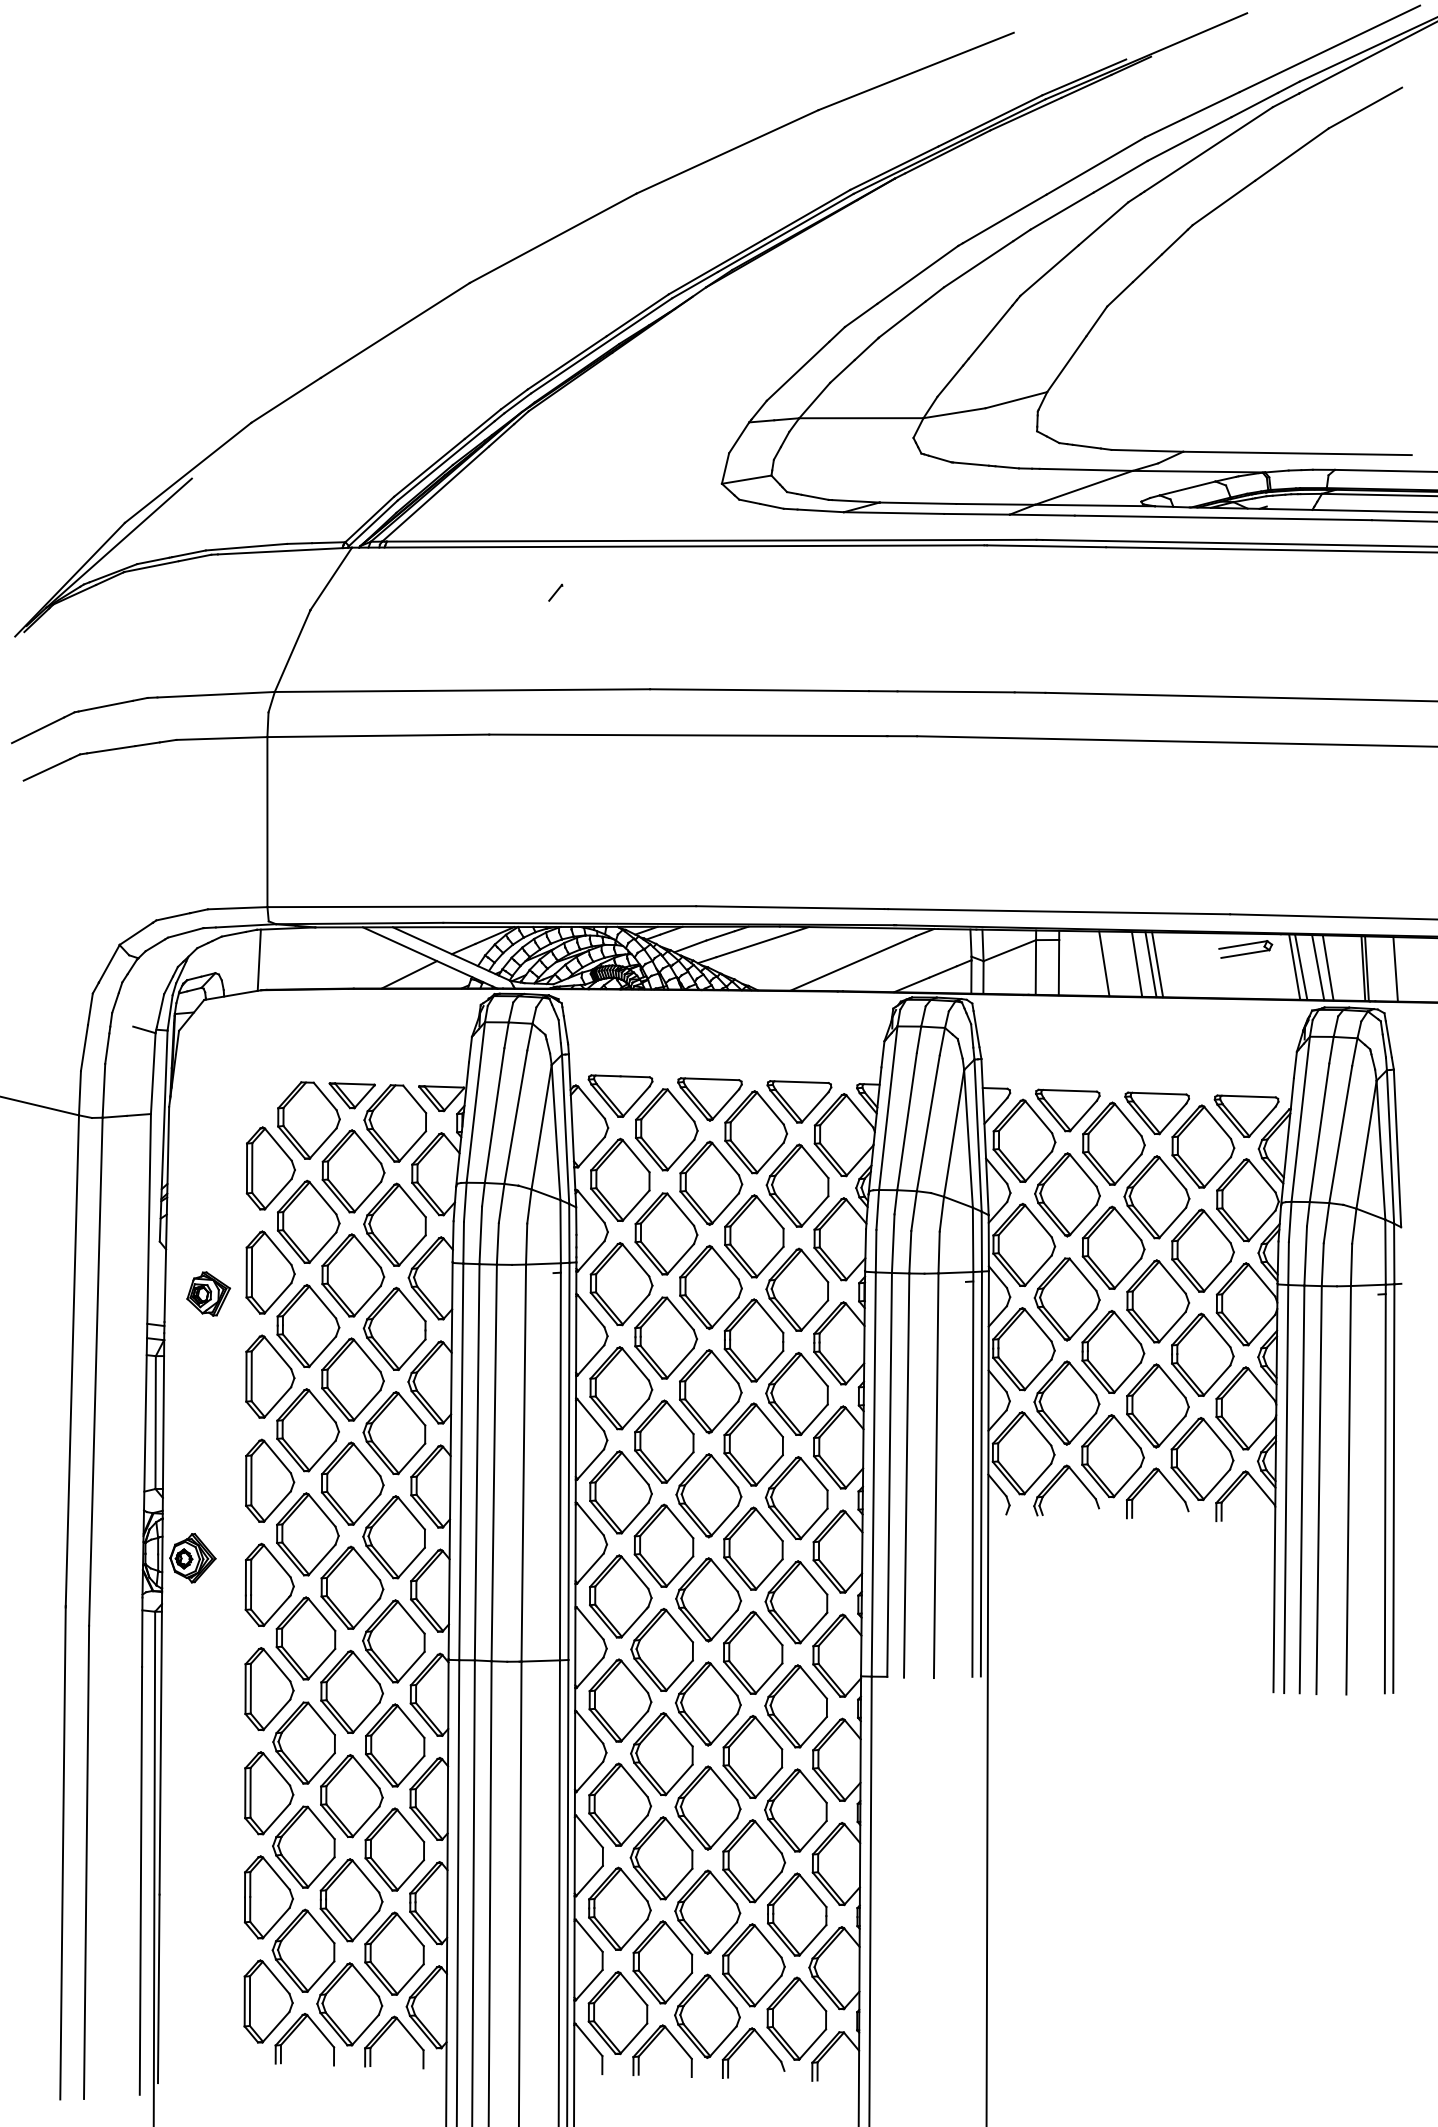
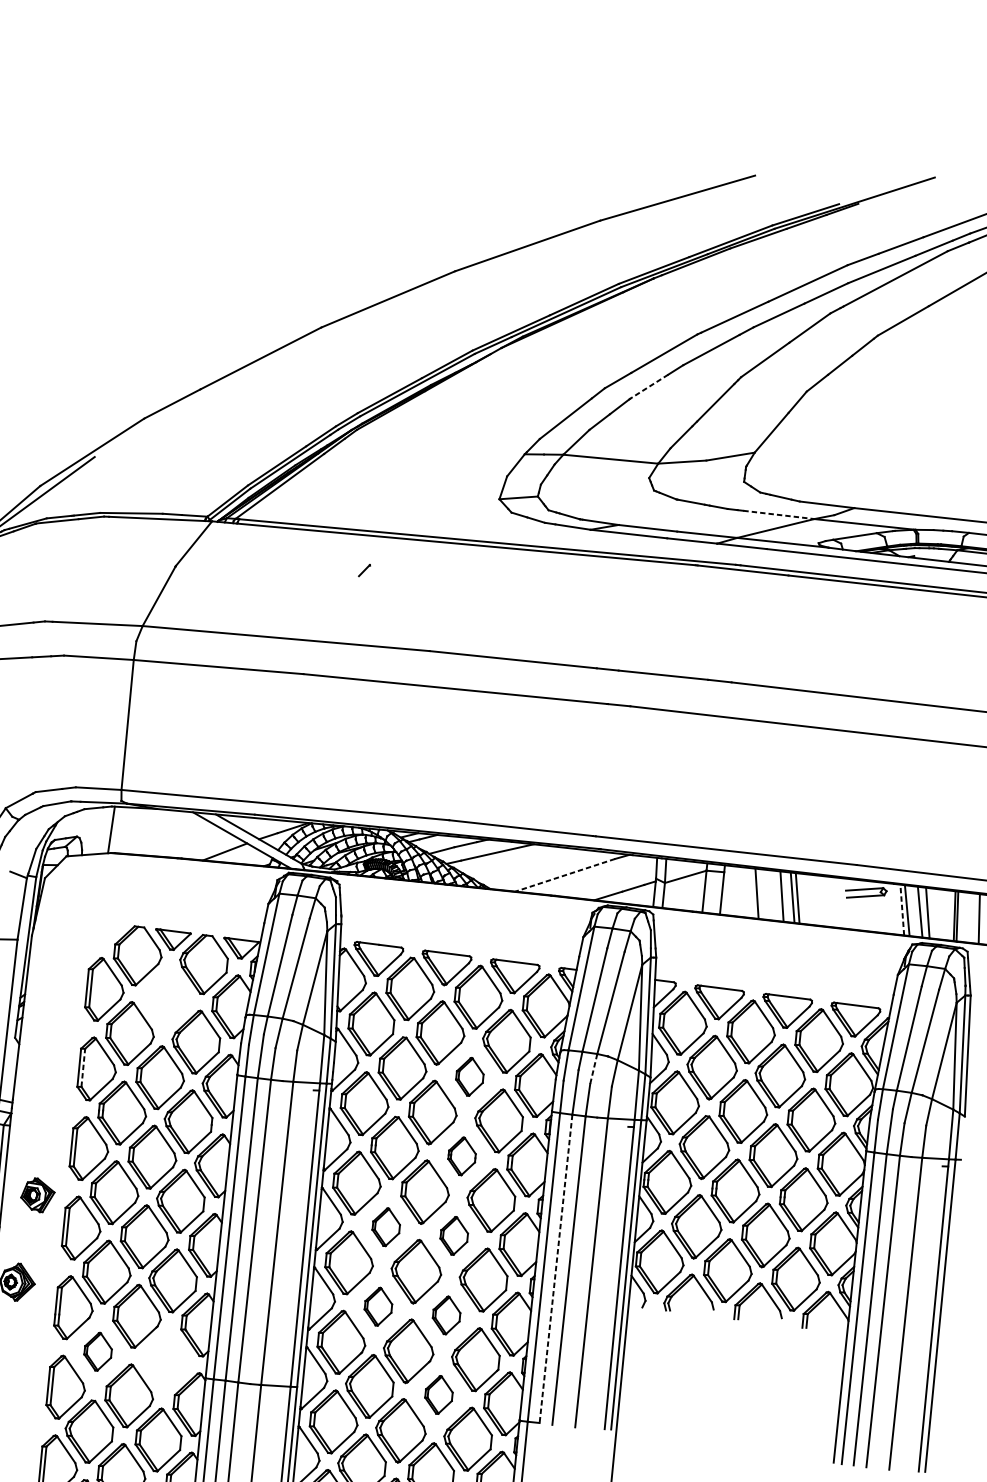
line: (901, 319) -> (648, 386), solid -> dashed
line: (1086, 469) -> (779, 514), solid -> dashed
line: (852, 963) -> (564, 875), solid -> dashed
line: (1294, 966) -> (902, 909), solid -> dashed
part: (353, 1171) -> (168, 998), removed
line: (914, 1211) -> (594, 1069), solid -> dashed
part: (754, 1236) -> (469, 1076), size x0.6
line: (251, 1272) -> (82, 1068), solid -> dashed
part: (208, 1293) -> (37, 1194), moved
part: (753, 1340) -> (461, 1156), size x0.6
part: (664, 1441) -> (386, 1227), size x0.6
part: (753, 1444) -> (454, 1235), size x0.6
line: (889, 1474) -> (555, 1268), solid -> dashed
part: (663, 1545) -> (378, 1306), size x0.6
part: (753, 1548) -> (446, 1315), size x0.6
part: (305, 1638) -> (97, 1351), size x0.6
part: (393, 1641) -> (164, 1360), removed
part: (753, 1652) -> (439, 1394), size x0.6

